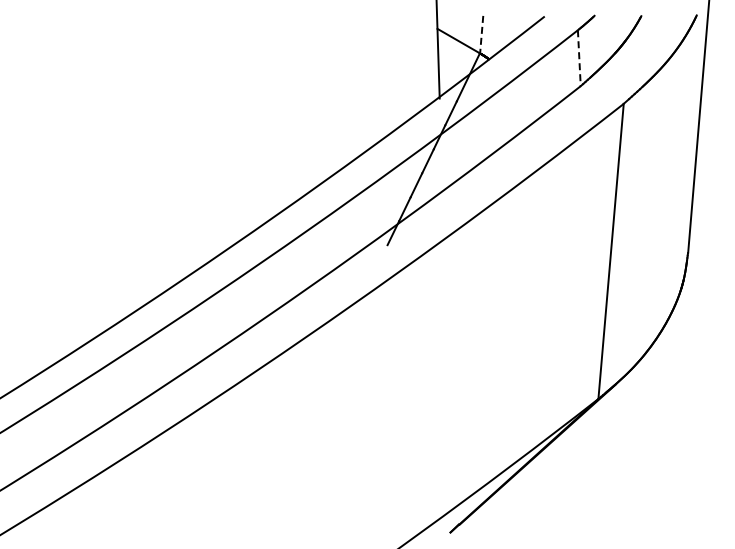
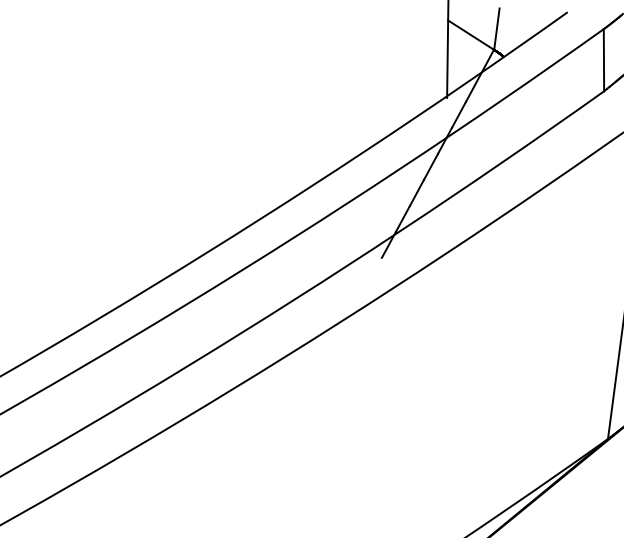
line: (481, 34) -> (496, 28), dashed -> solid
line: (579, 58) -> (604, 60), dashed -> solid

